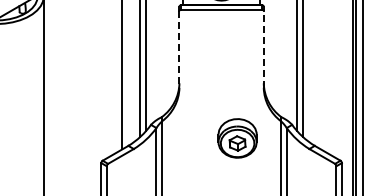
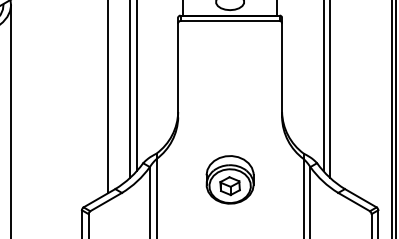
line: (263, 48) -> (281, 69), dashed -> solid
line: (179, 49) -> (178, 70), dashed -> solid
part: (237, 138) -> (230, 179), moved

